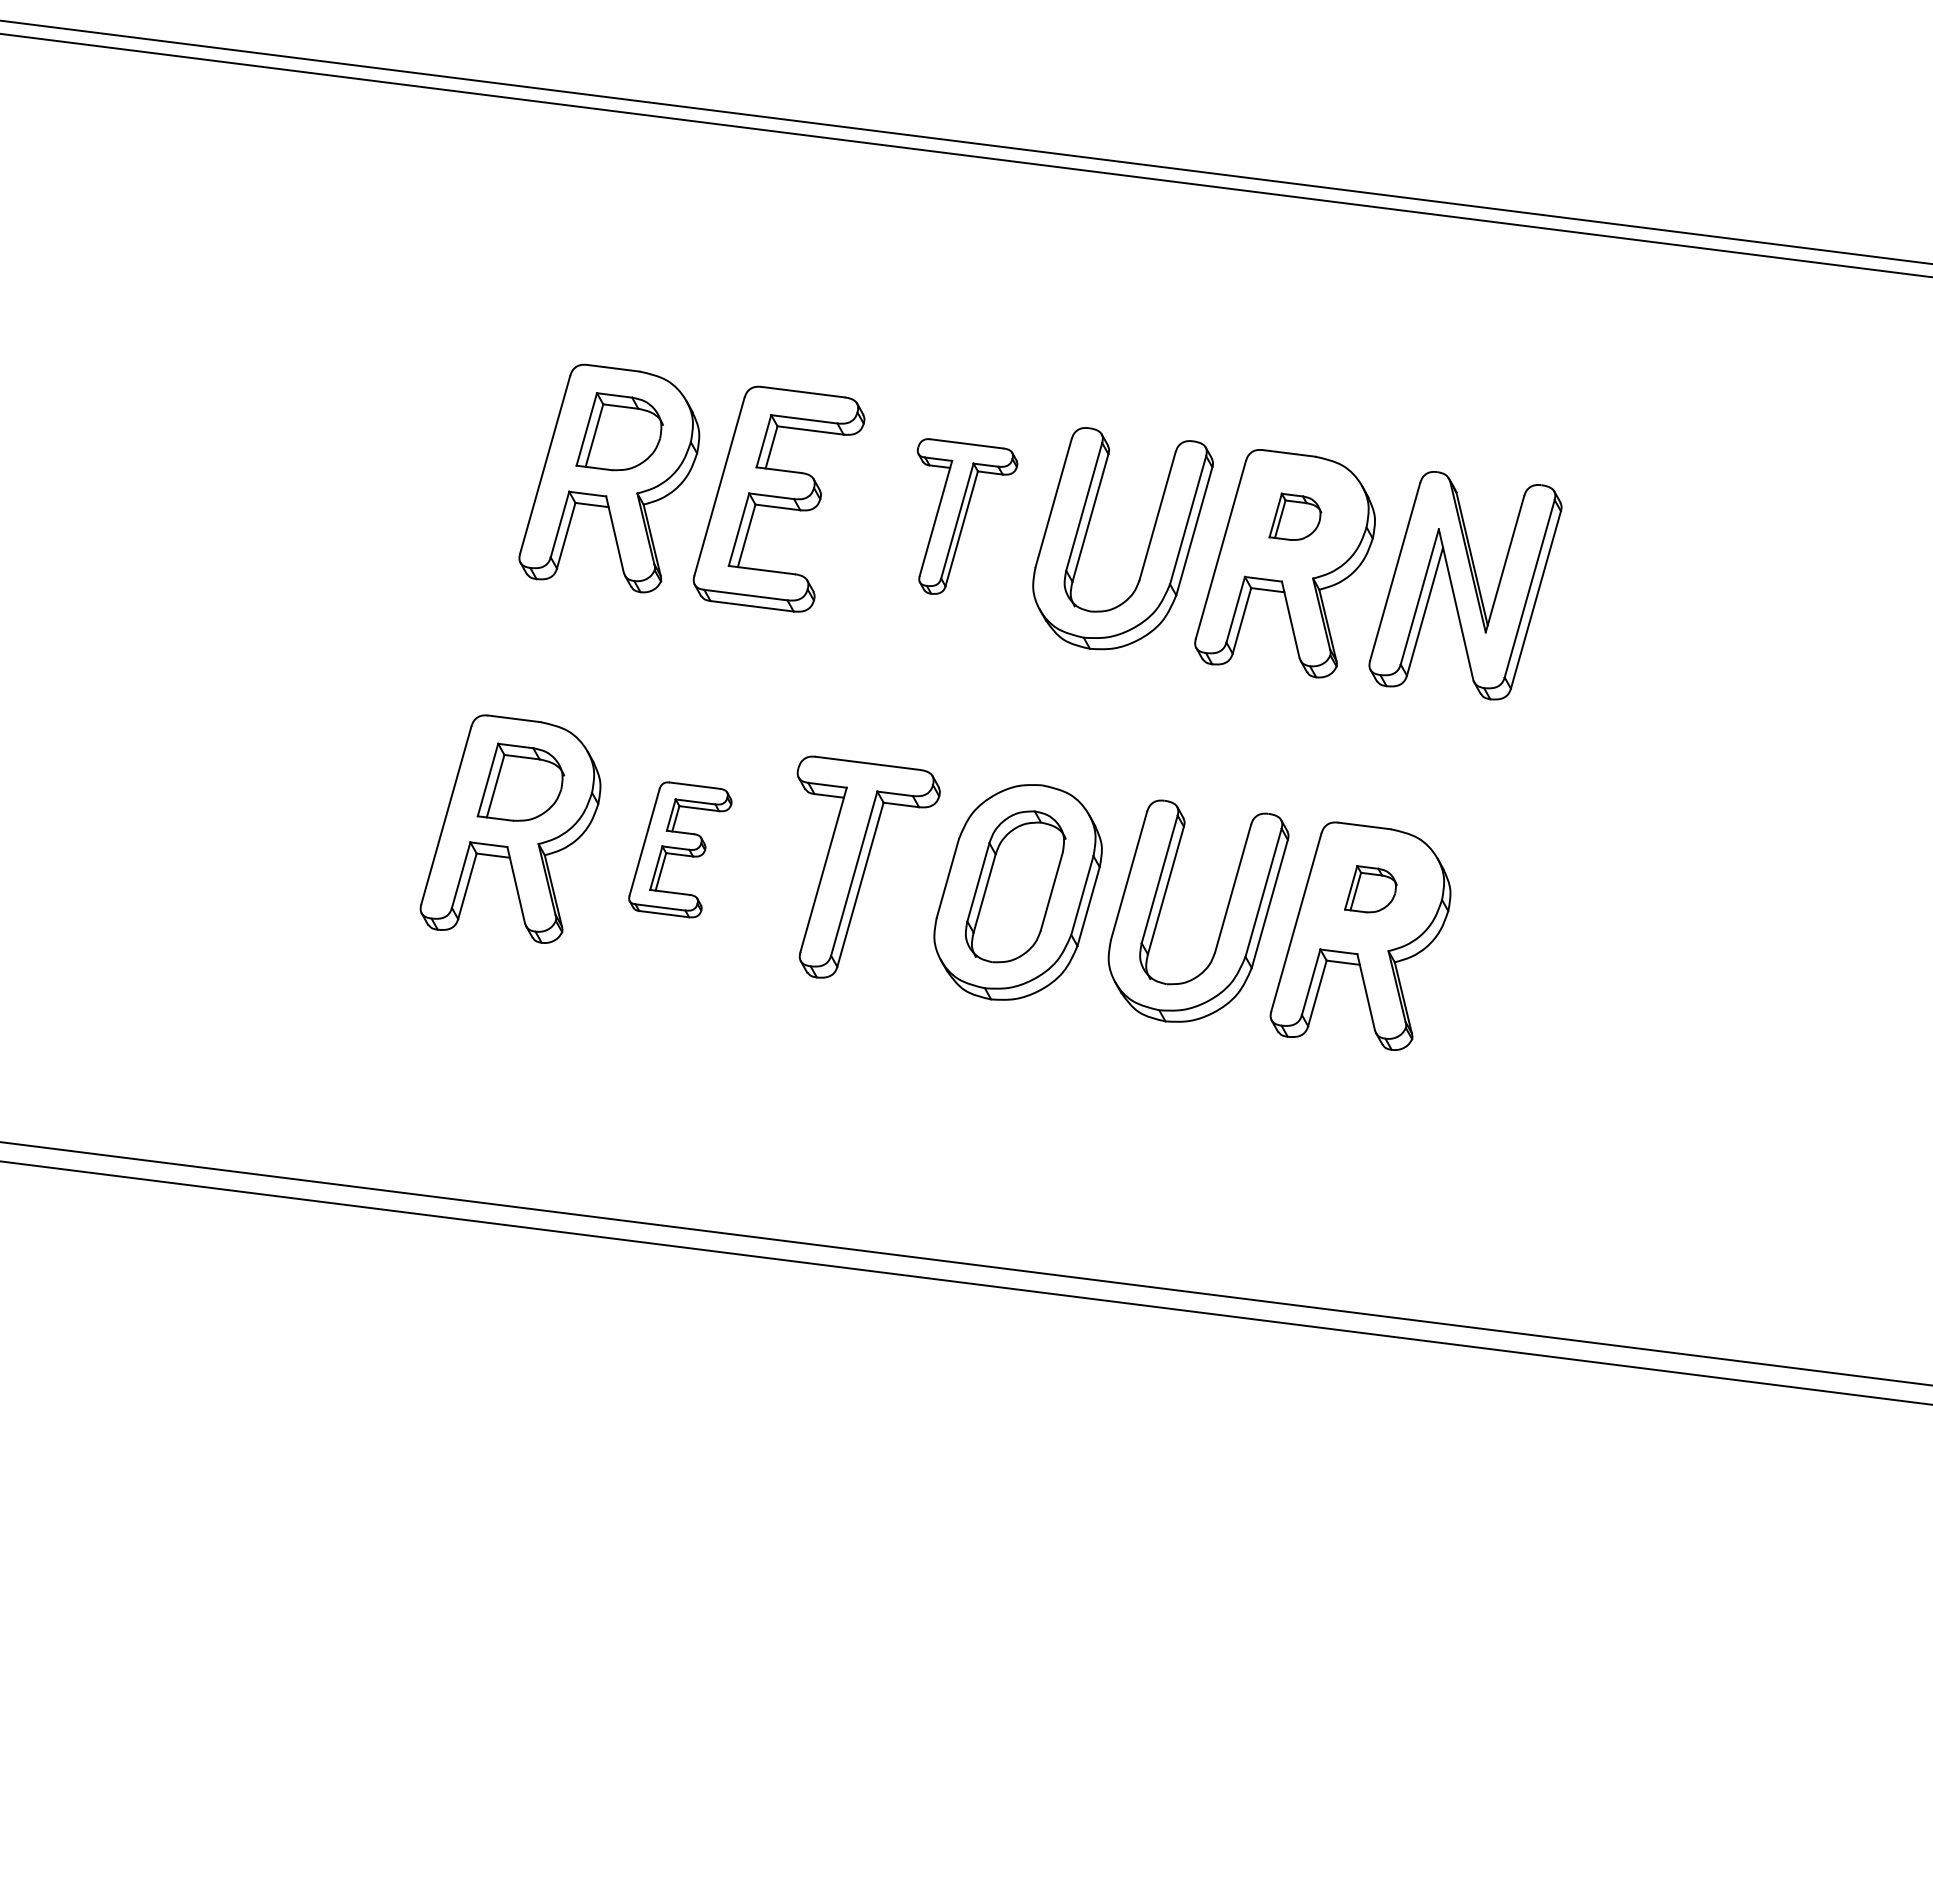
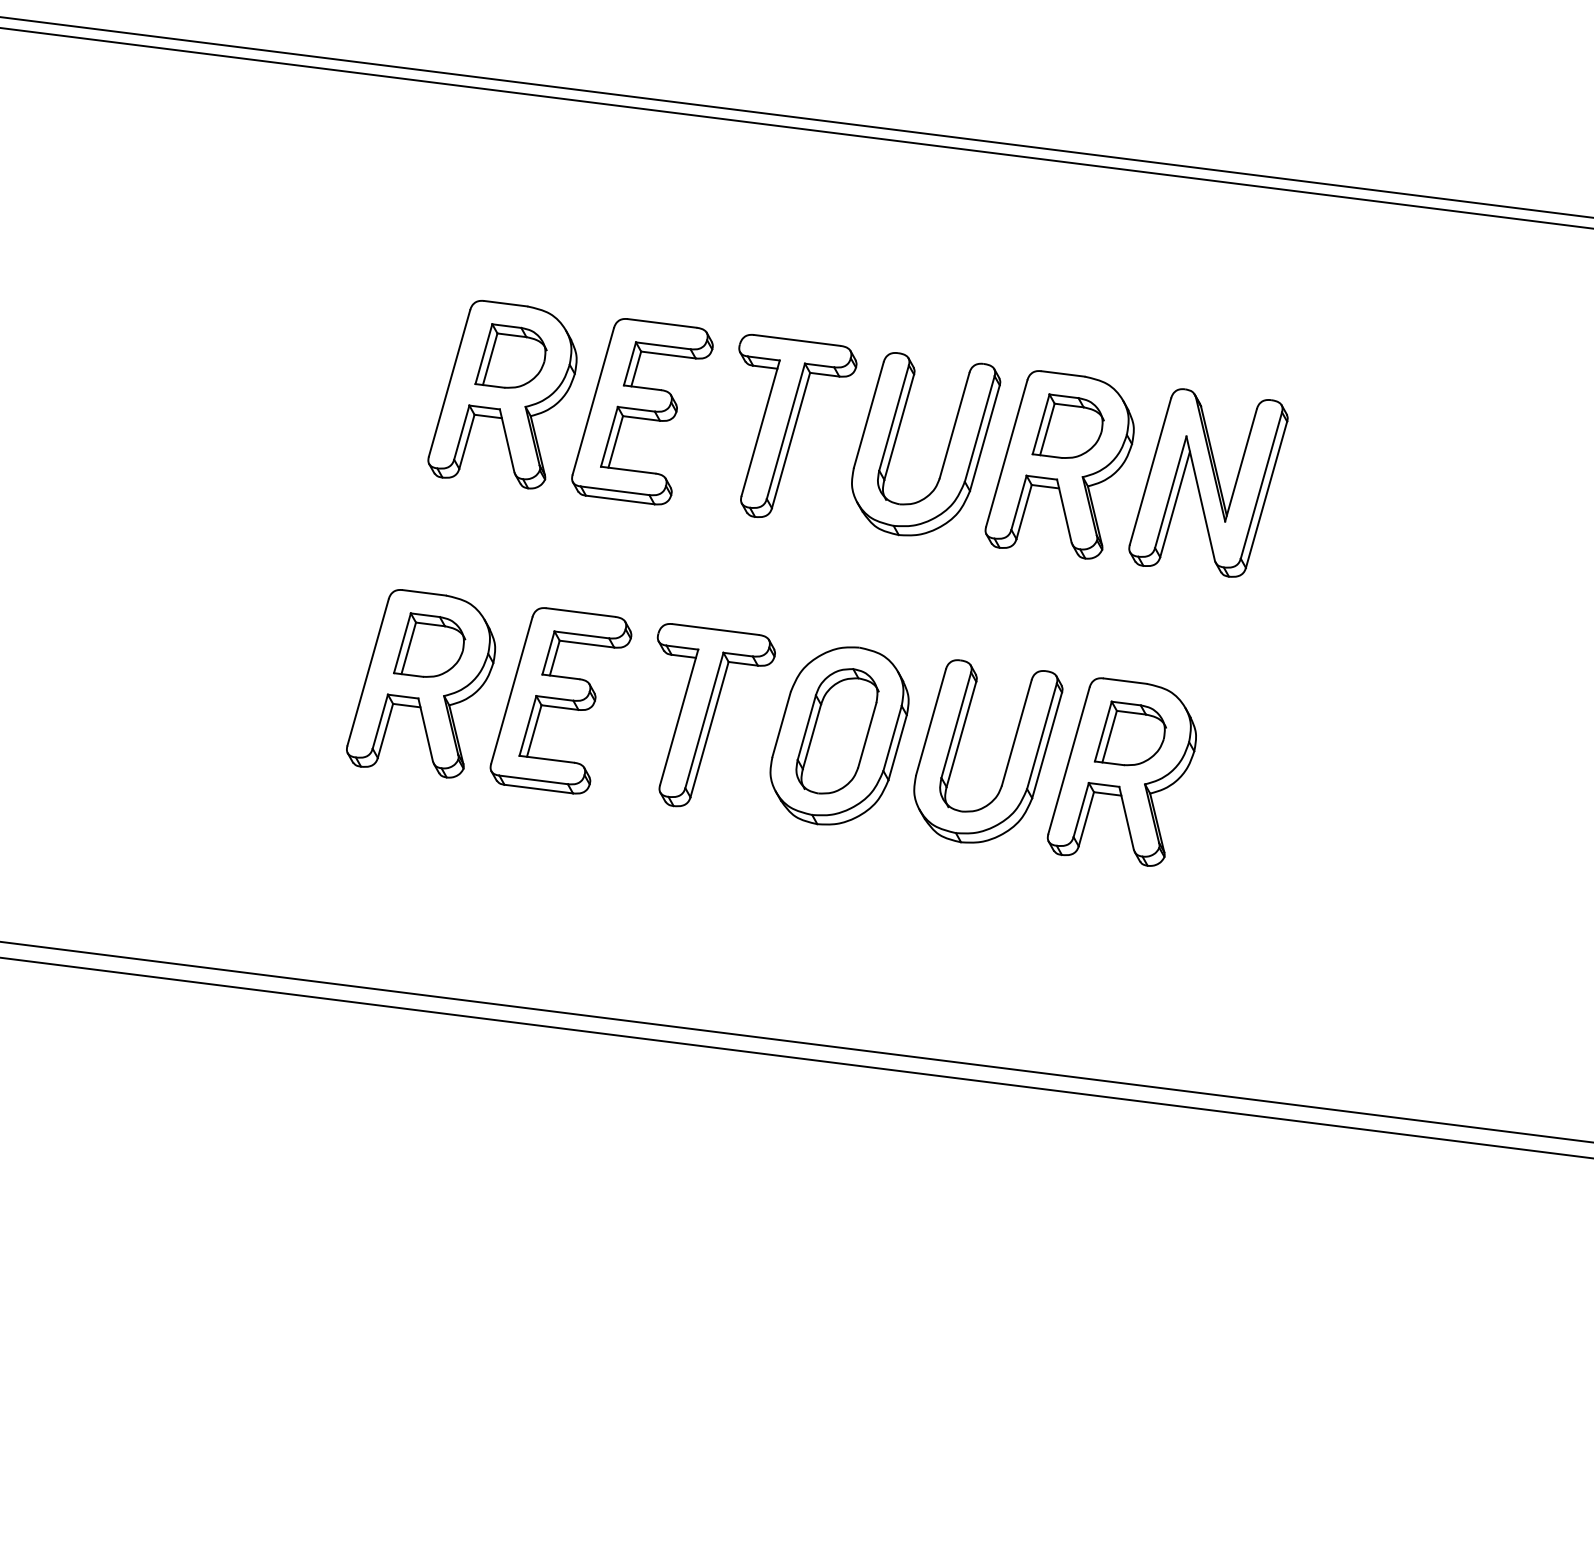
part: (967, 516) -> (797, 425), size x1.43
part: (1295, 516) -> (1068, 425), size x1.67
part: (680, 849) -> (561, 700), size x1.67
part: (1370, 888) -> (1130, 732), size x1.67

